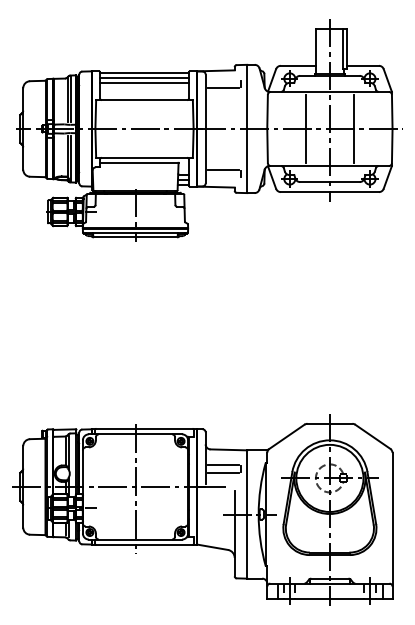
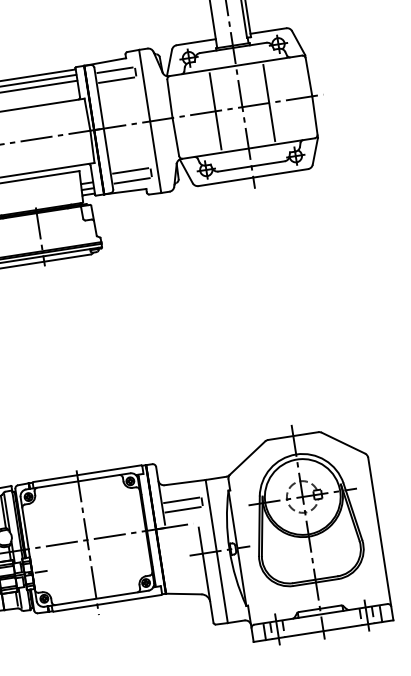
line: (223, 79) -> (115, 70), added
line: (223, 178) -> (132, 180), added

